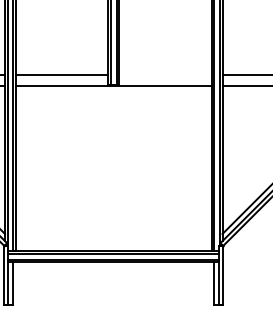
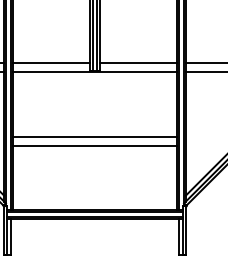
line: (164, 74) -> (137, 62), added
line: (113, 163) -> (94, 136), added
line: (113, 174) -> (94, 145), added

